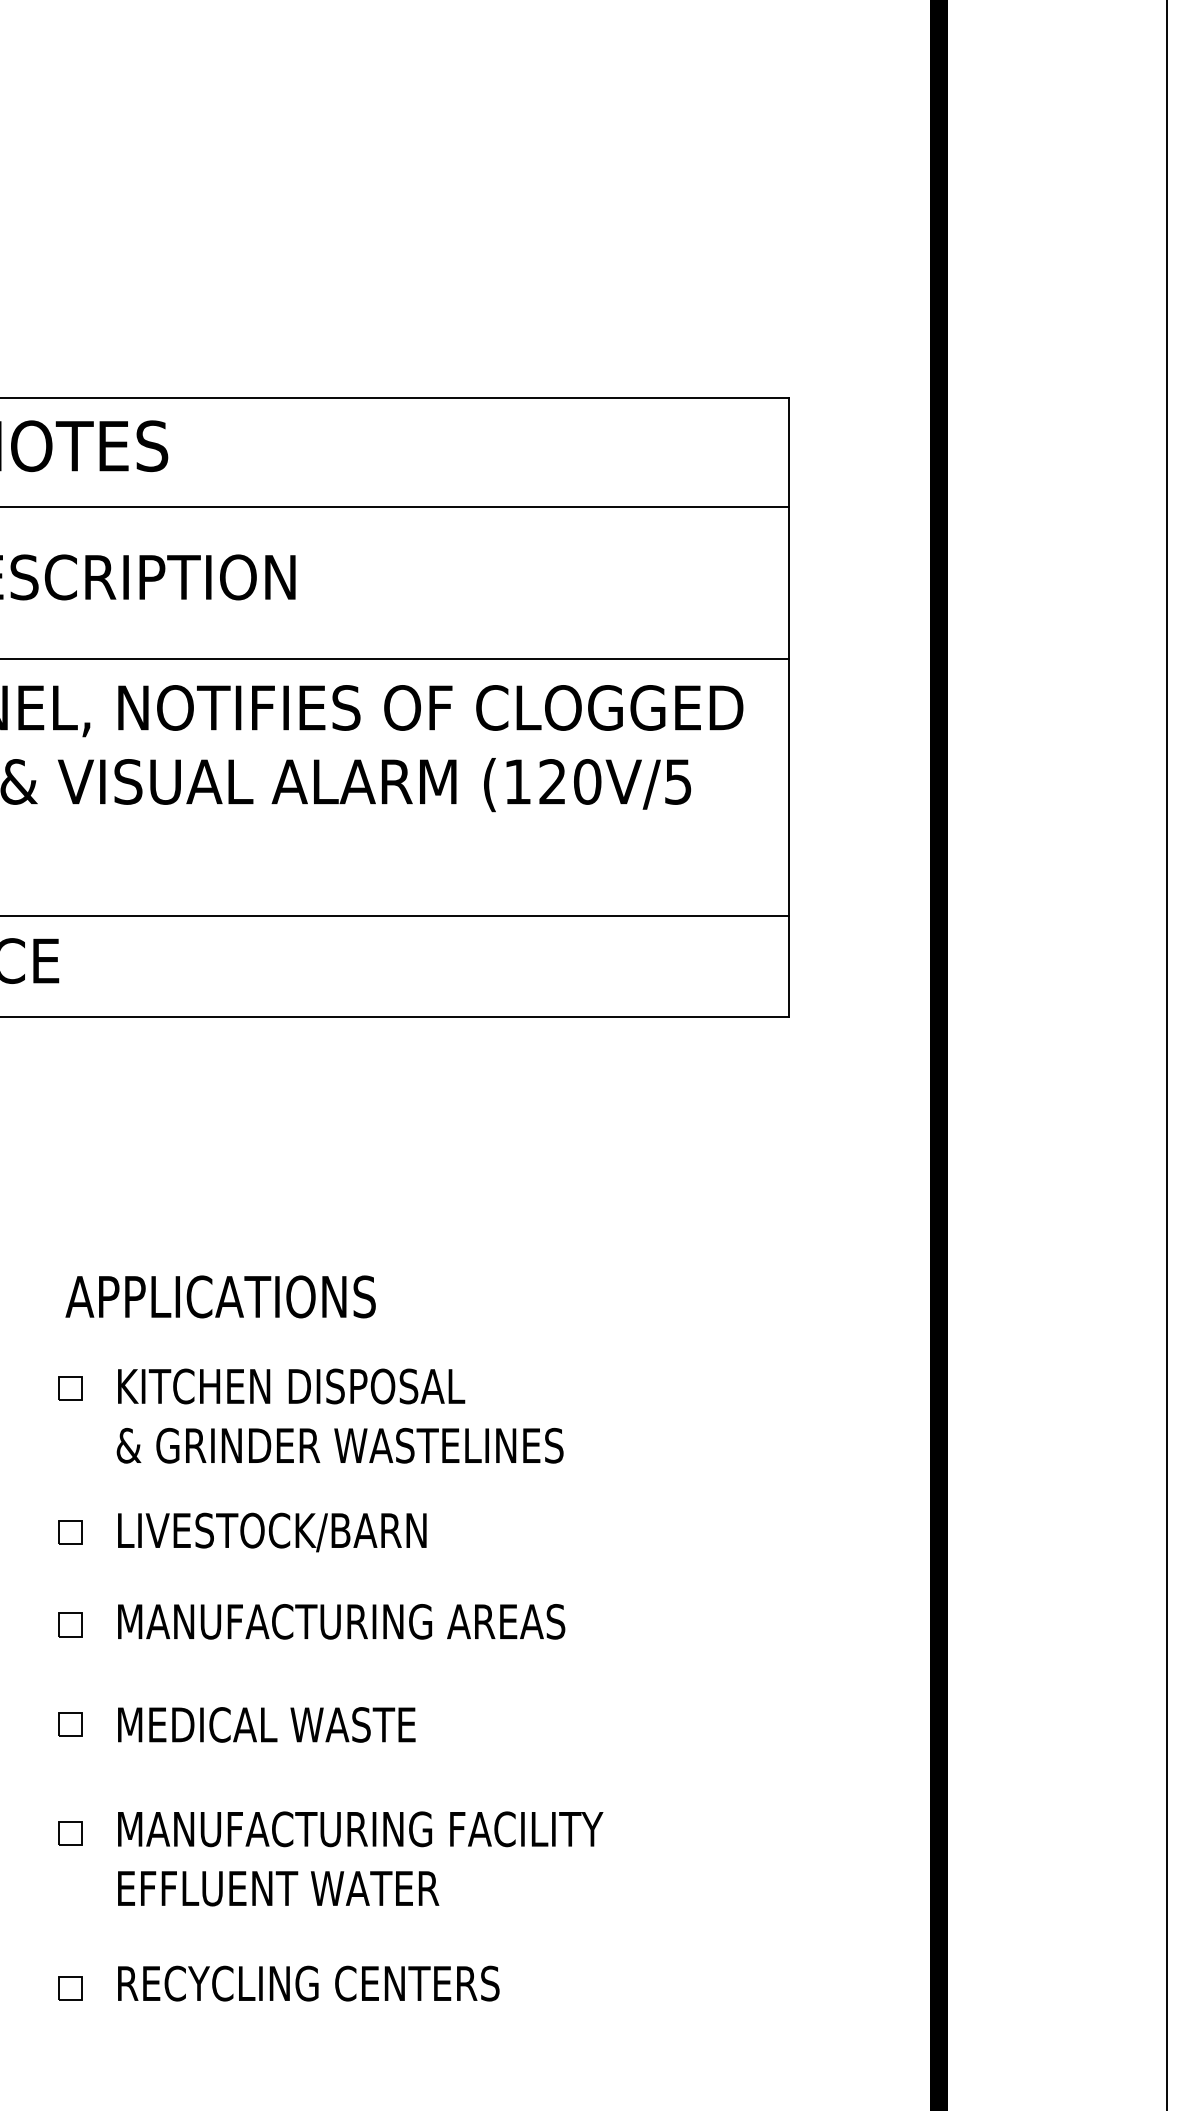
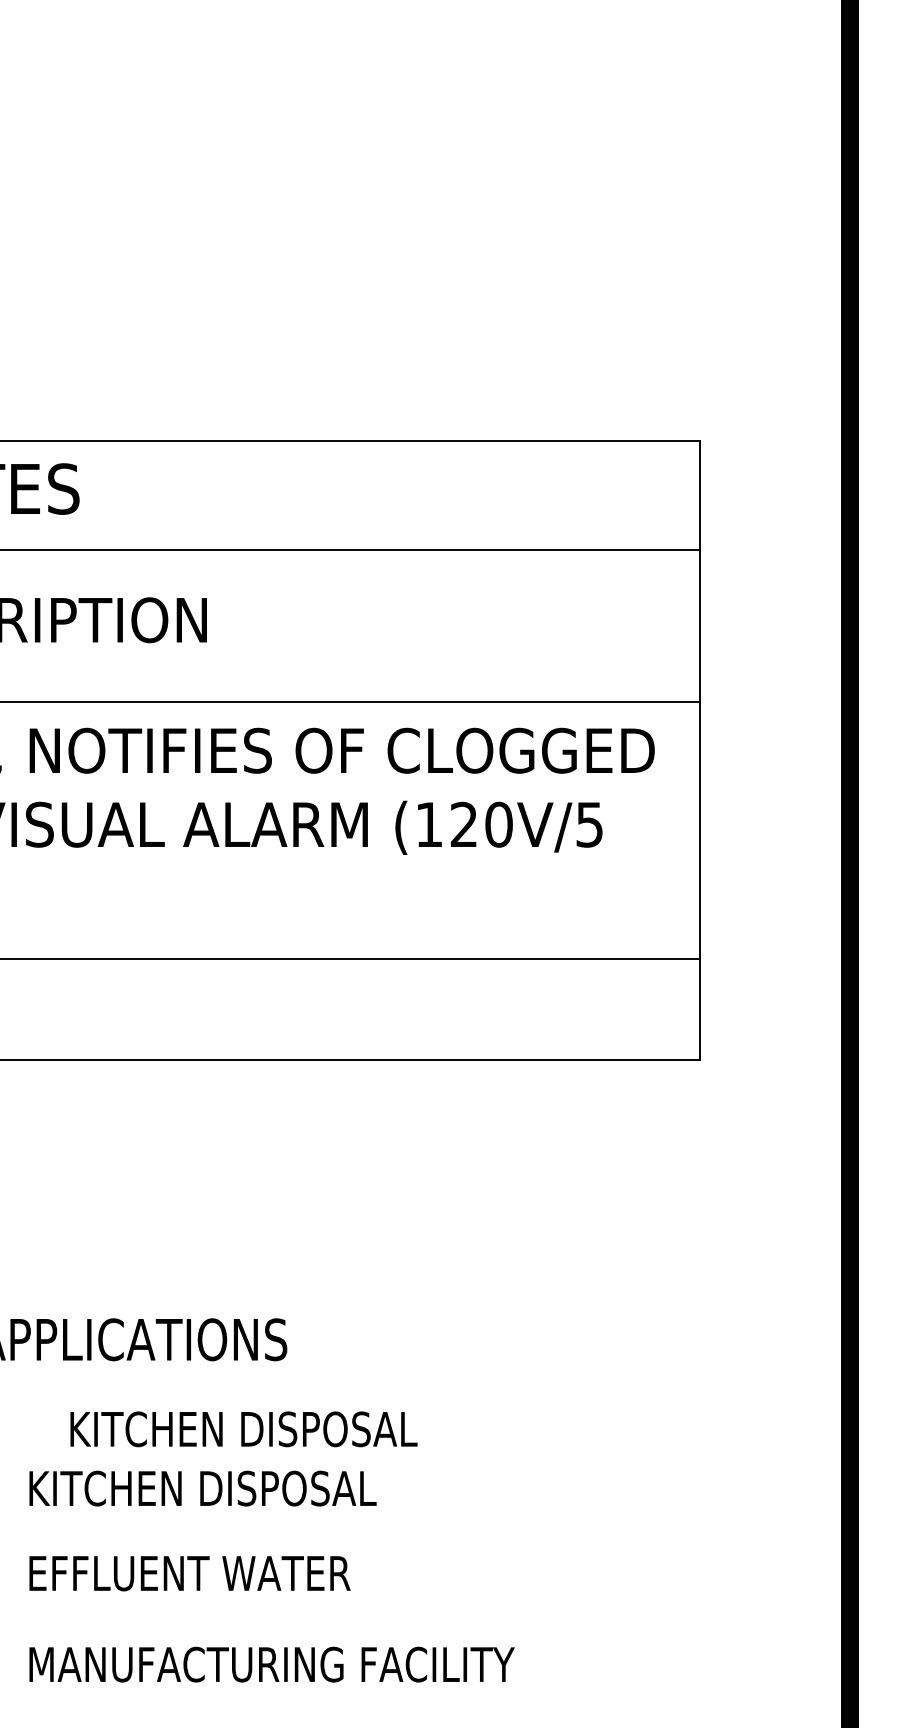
text: (291, 1386) -> (243, 1429), moved
text: (339, 1445) -> (250, 1488), & GRINDER WASTELINES -> KITCHEN DISPOSAL
text: (280, 1532) -> (191, 1575), LIVESTOCK/BARN -> EFFLUENT WATER
text: (525, 1621) -> (436, 1664), MANUFACTURING AREAS -> MANUFACTURING FACILITY

